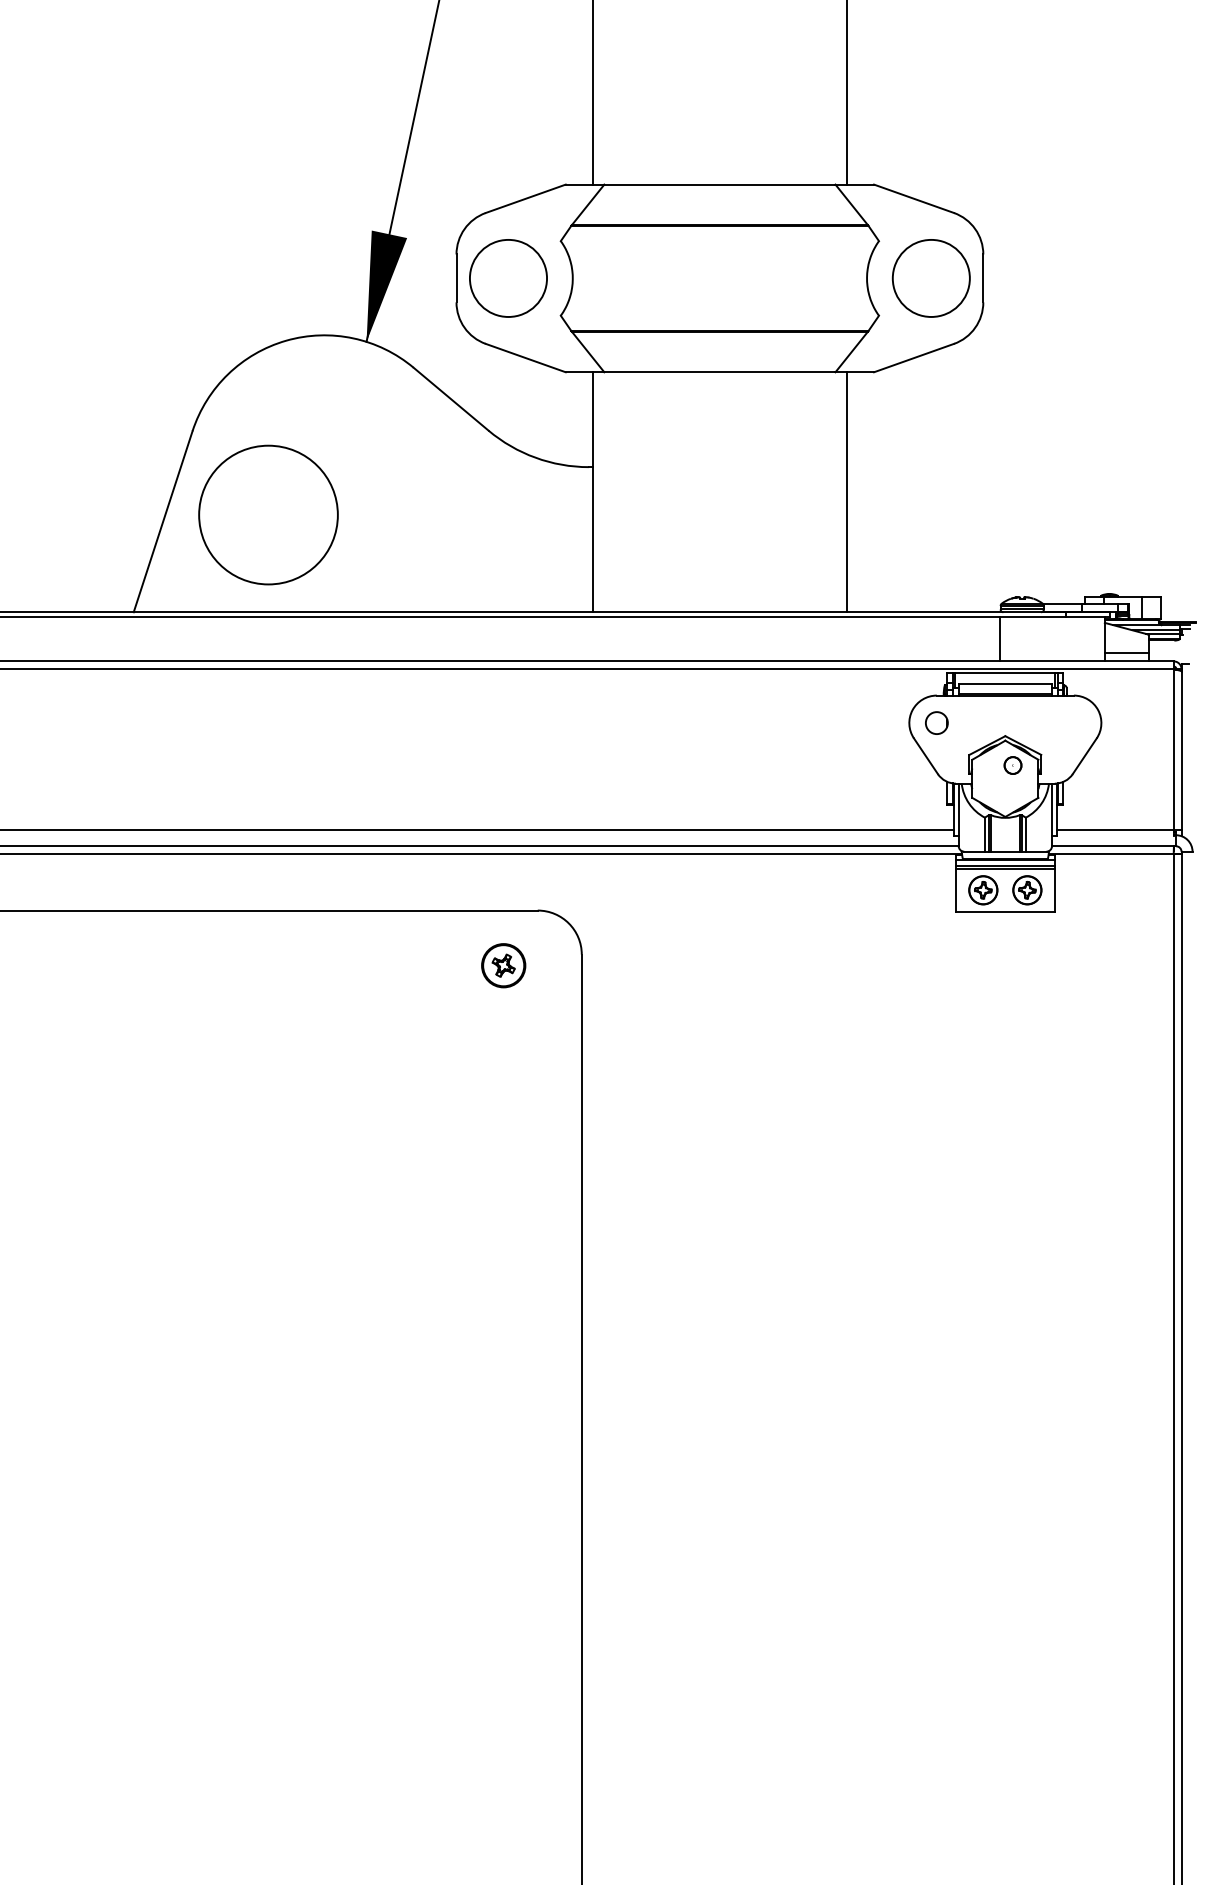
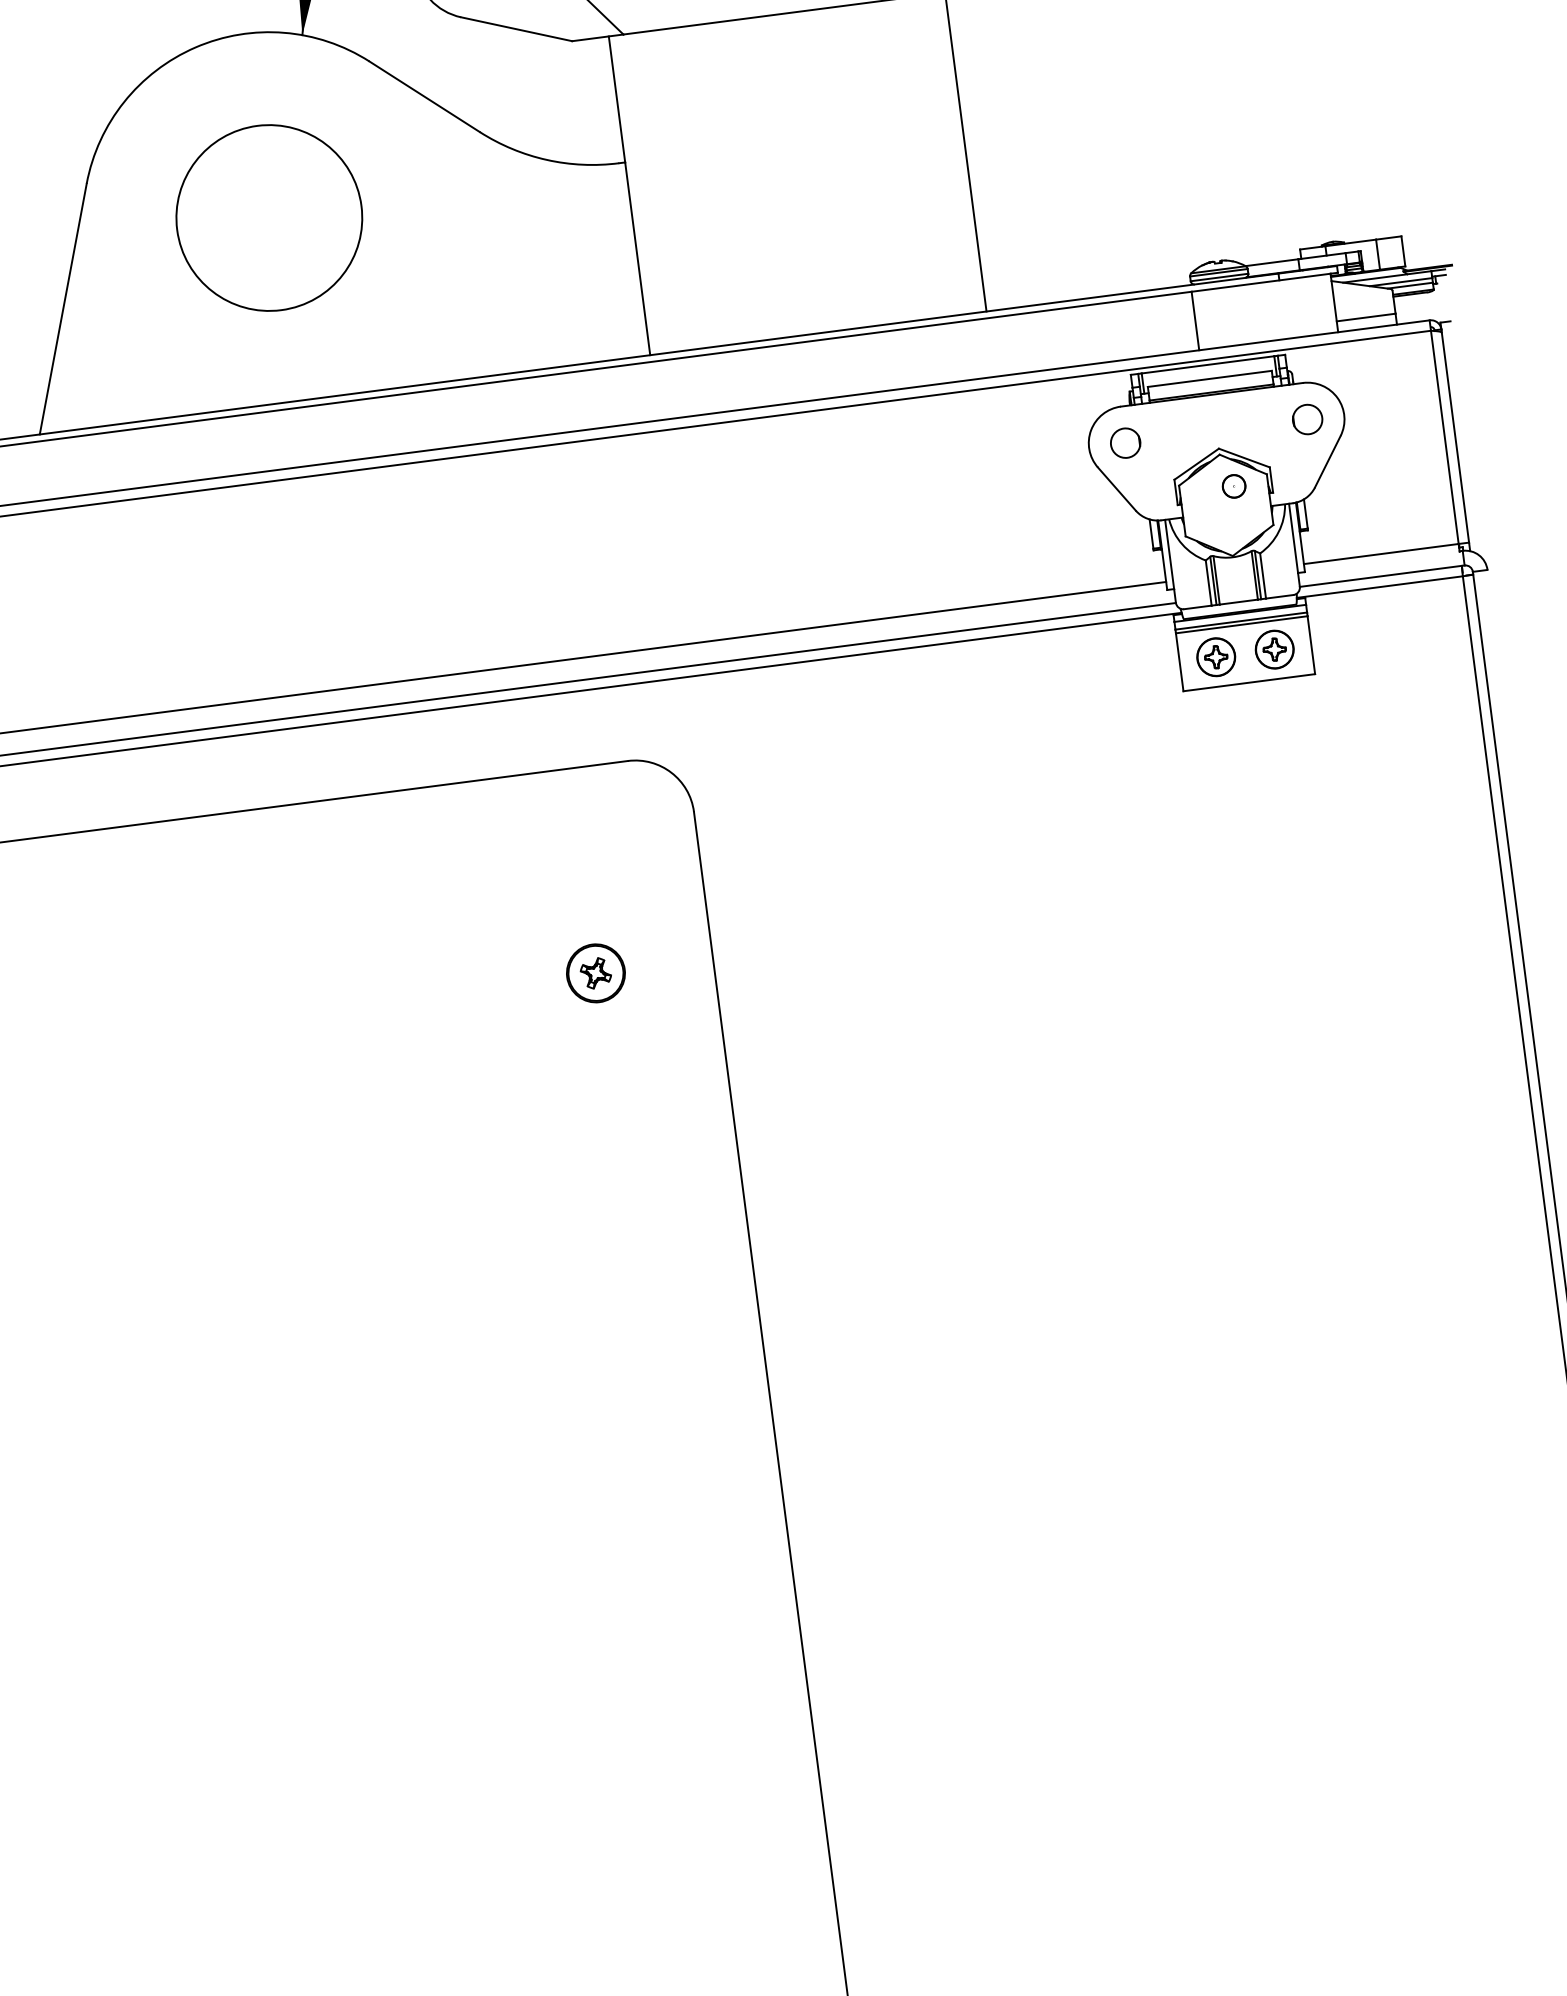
circle: (268, 514) -> (269, 217), moved
circle: (1073, 722) -> (1307, 418), added
part: (503, 965) -> (595, 973), moved

